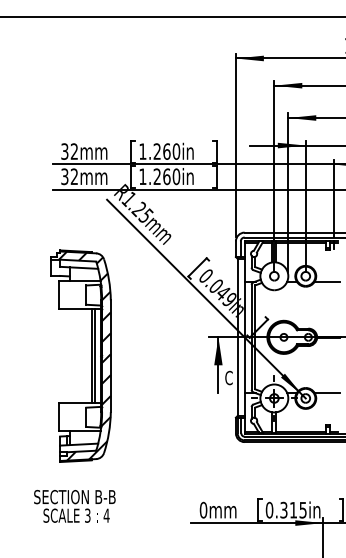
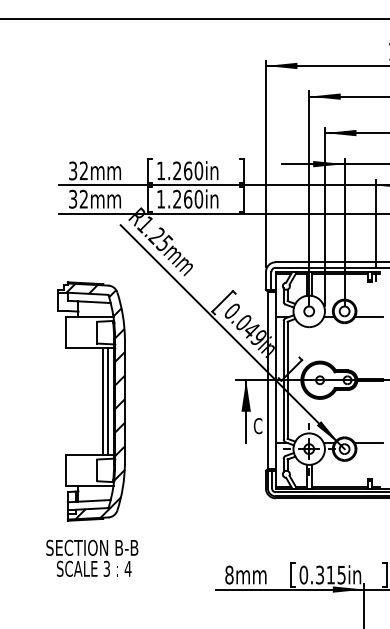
text: (74, 506) -> (91, 558), moved
text: (203, 510) -> (229, 575), 0mm -> 8mm

